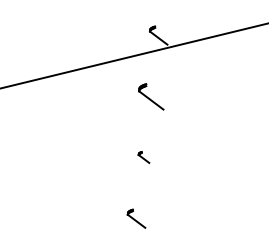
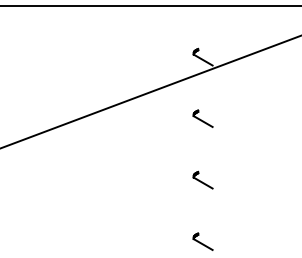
part: (151, 96) -> (202, 118), size x0.71
part: (143, 156) -> (202, 179), size x1.67

